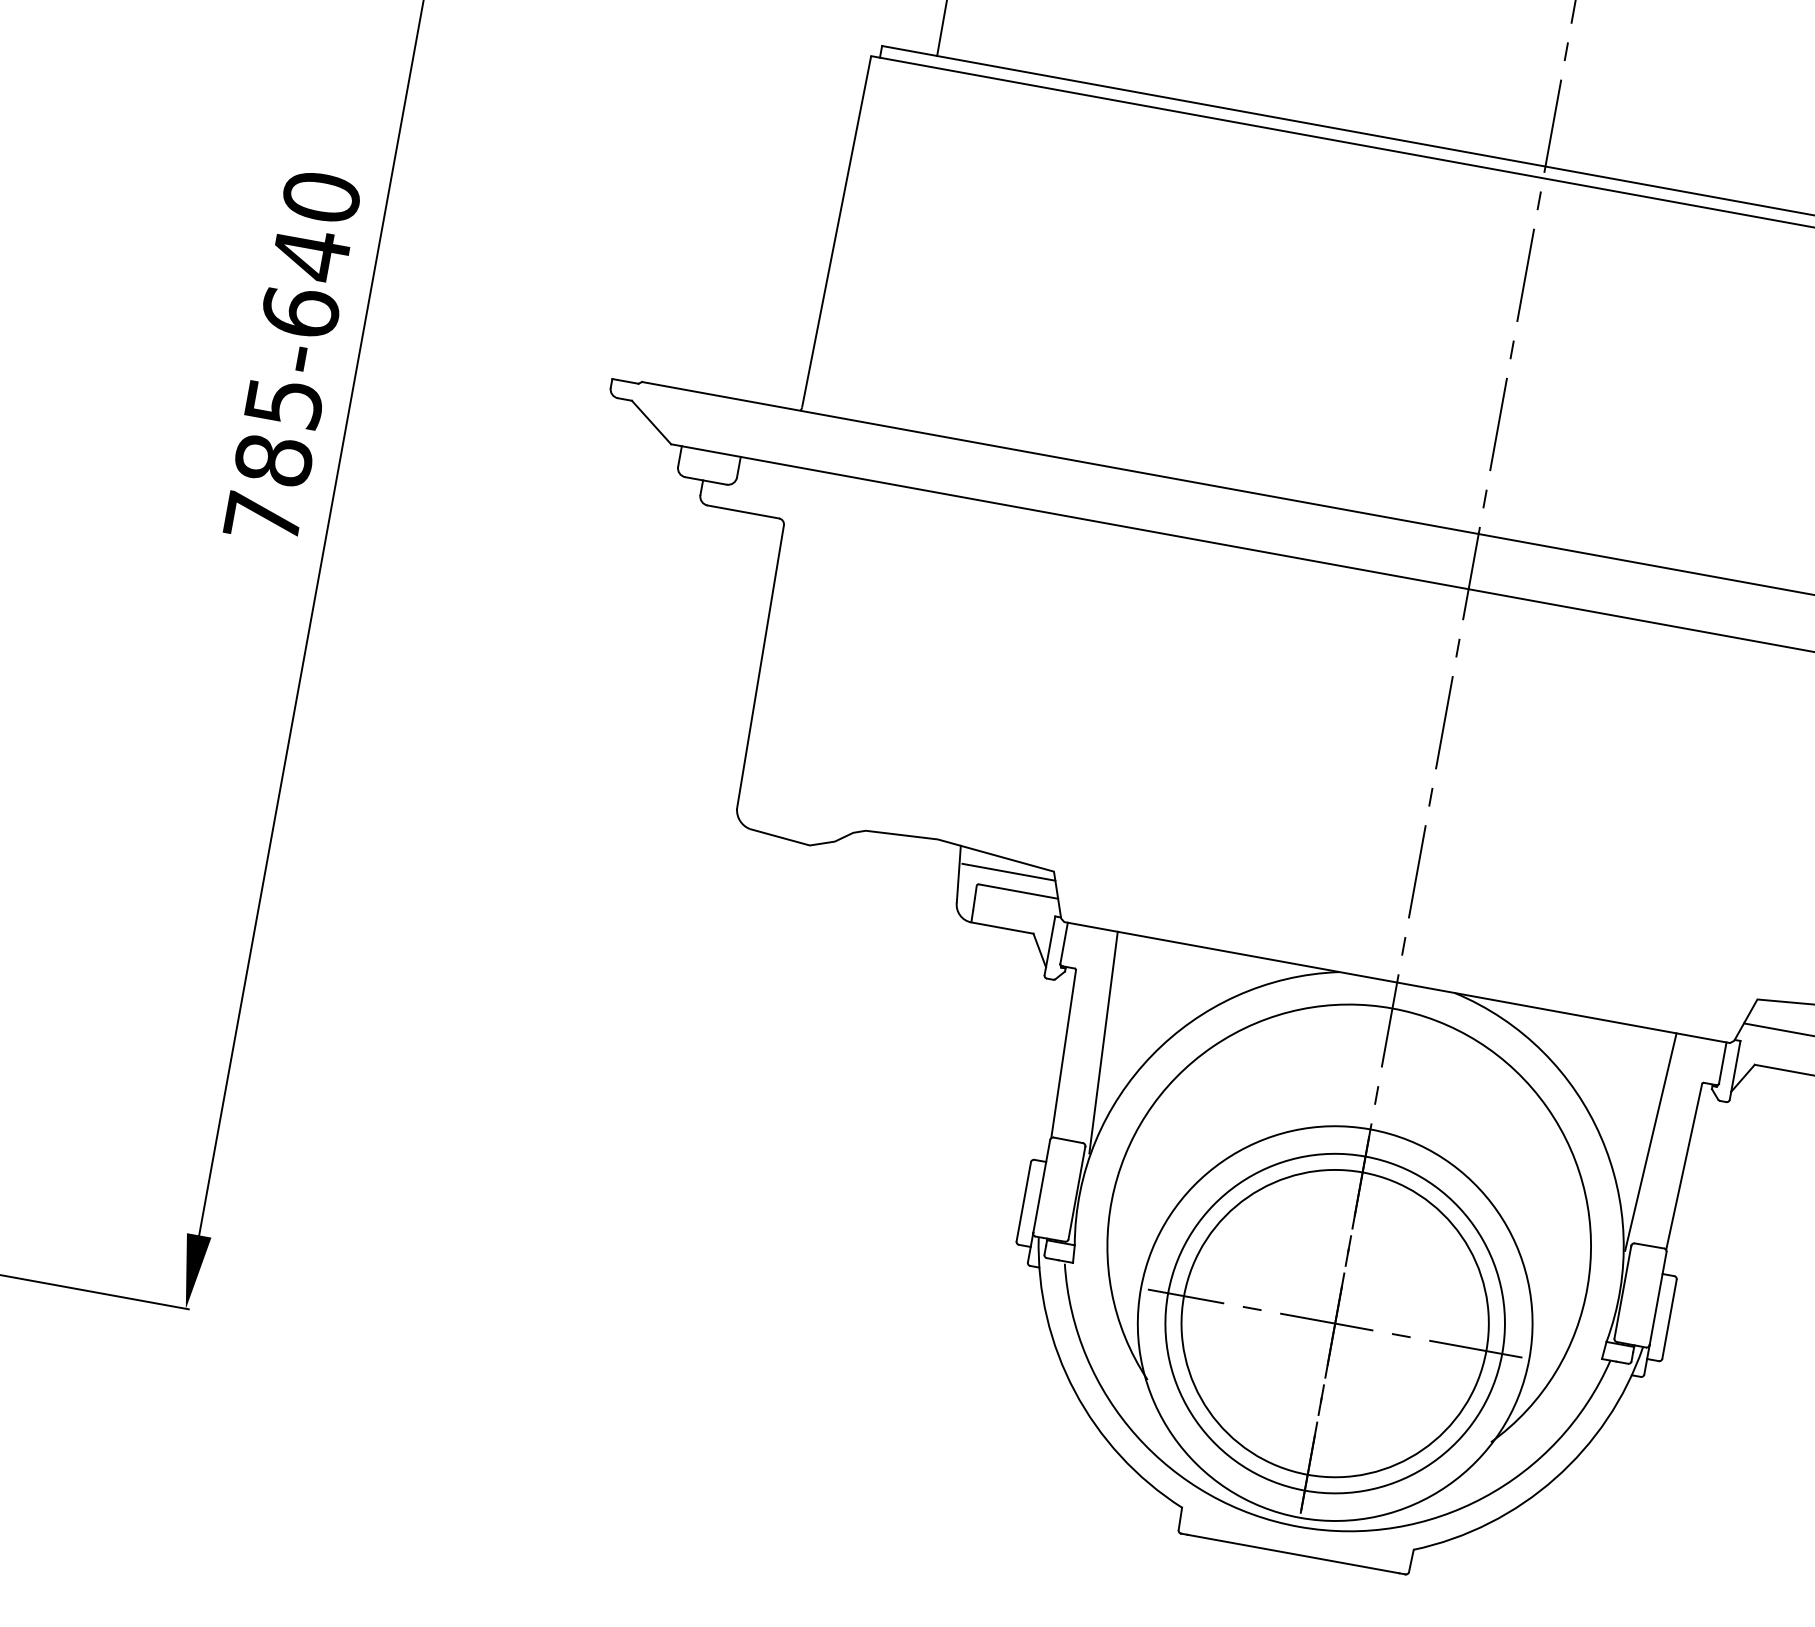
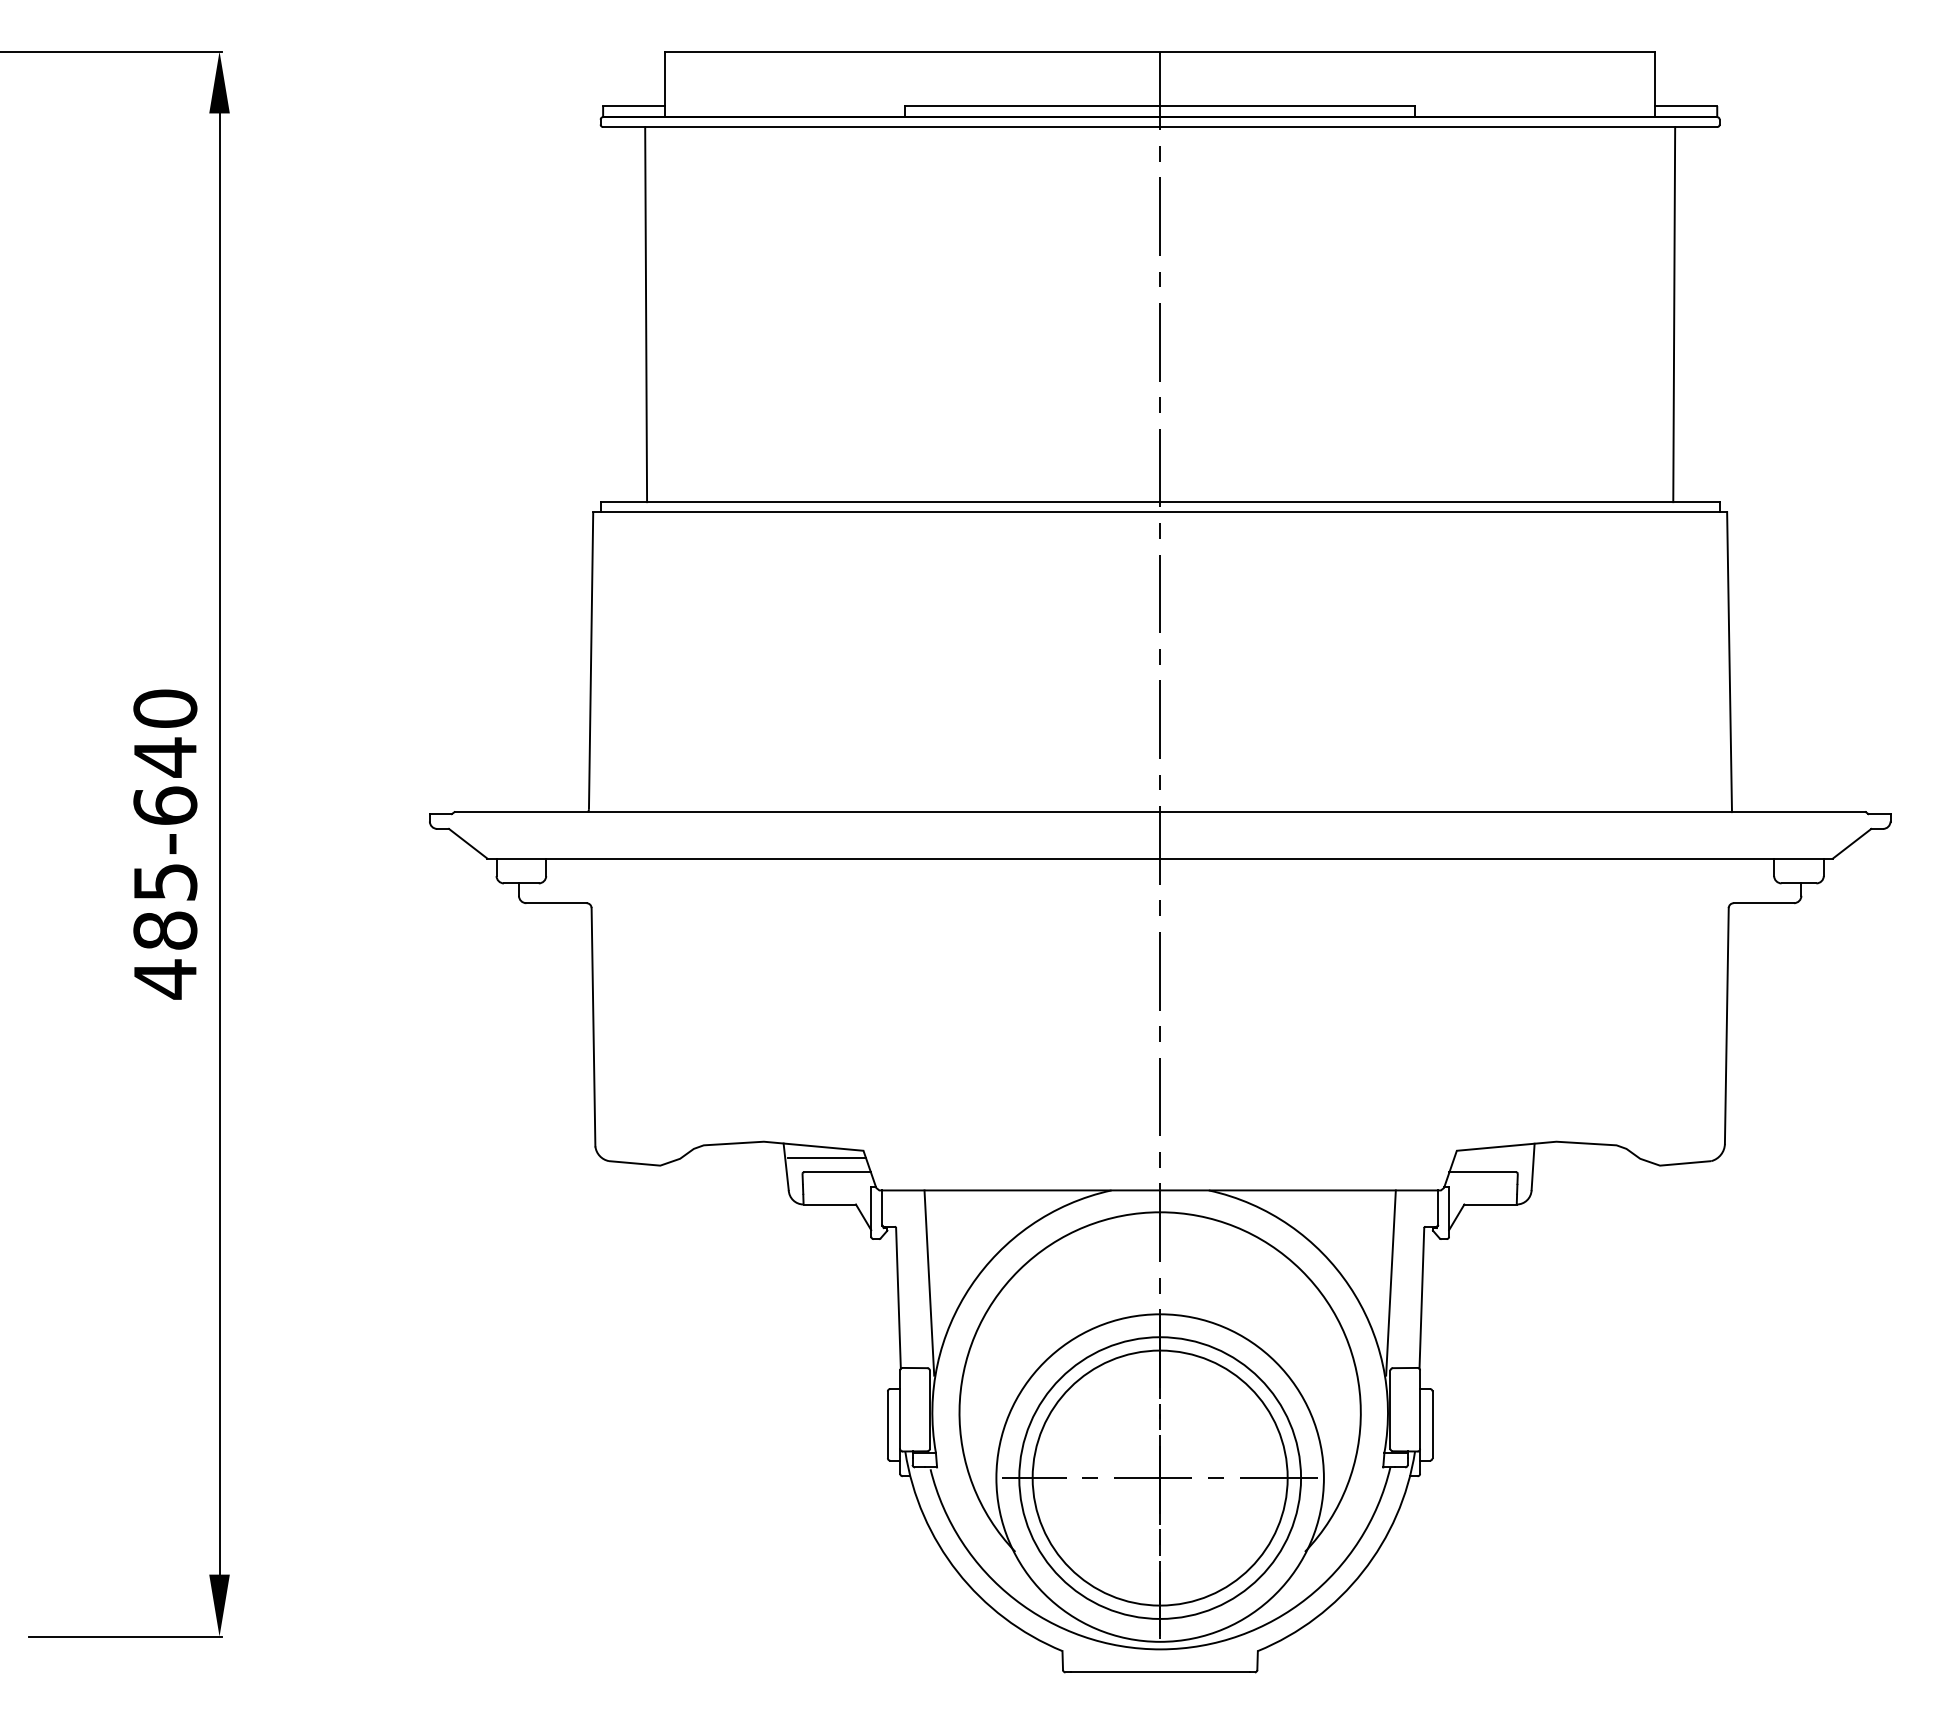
text: (263, 518) -> (165, 979), 785-640 -> 485-640

